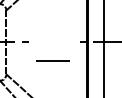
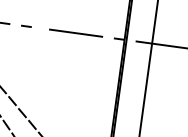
line: (52, 60) -> (74, 31), moved

